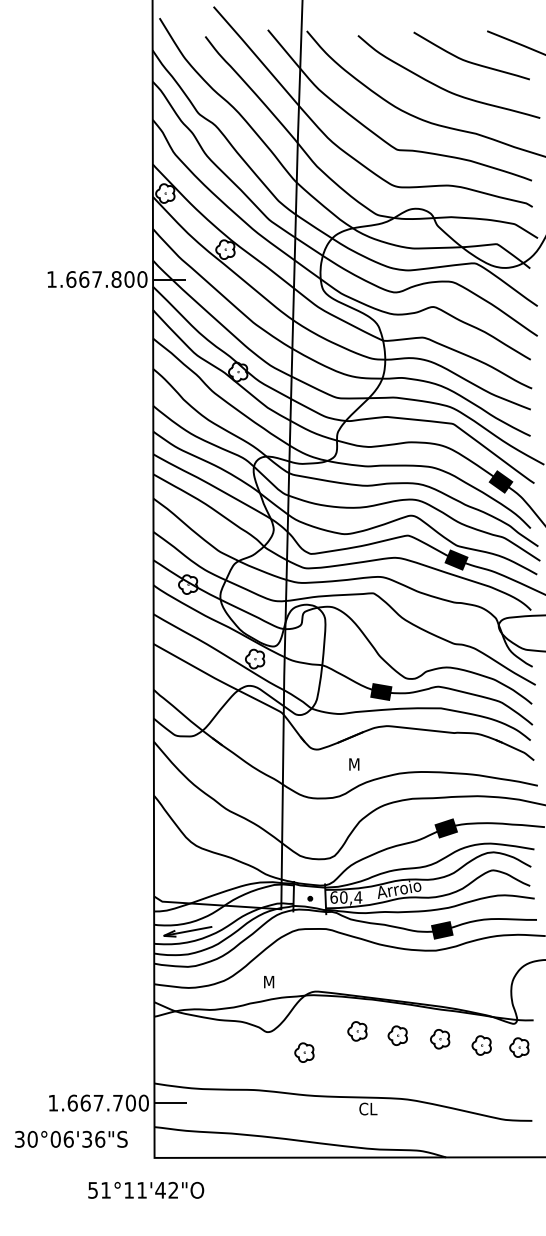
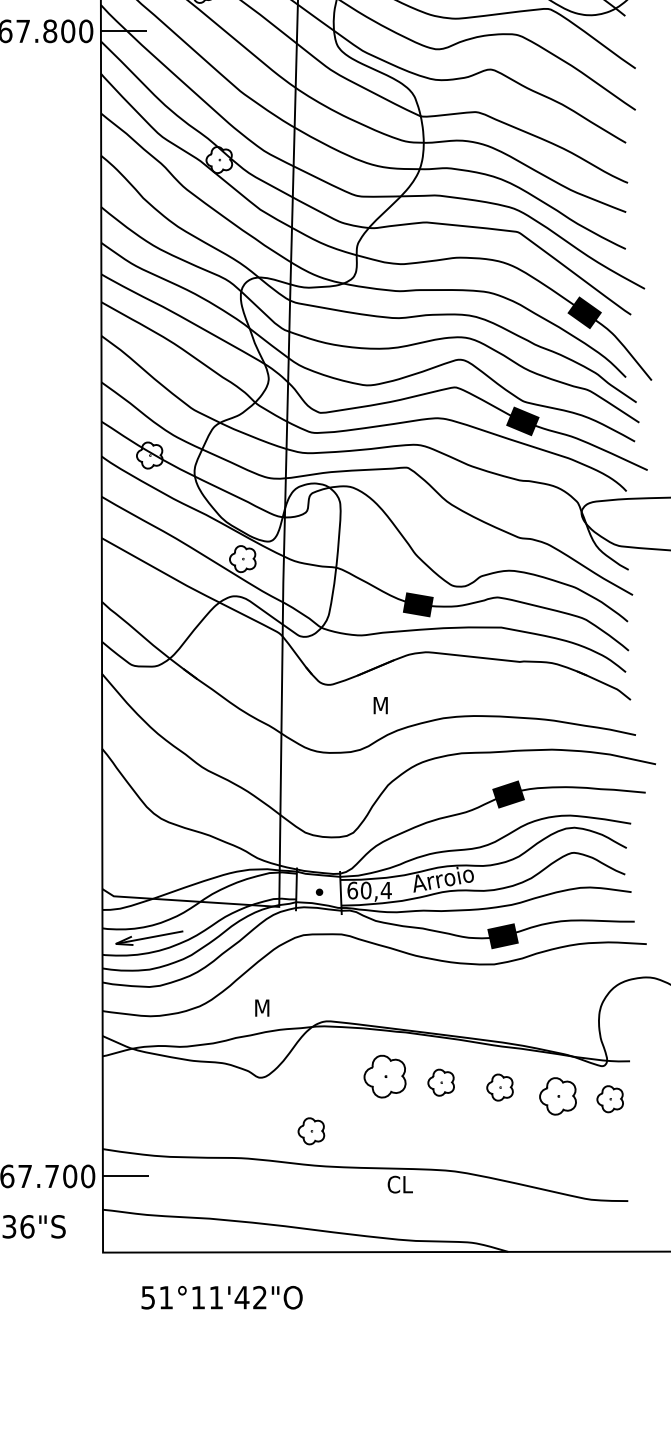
part: (357, 1031) -> (385, 1076), size x1.6
part: (481, 1045) -> (557, 1096), size x1.4
part: (304, 1052) -> (311, 1131), moved
text: (146, 1190) -> (222, 1297), moved

